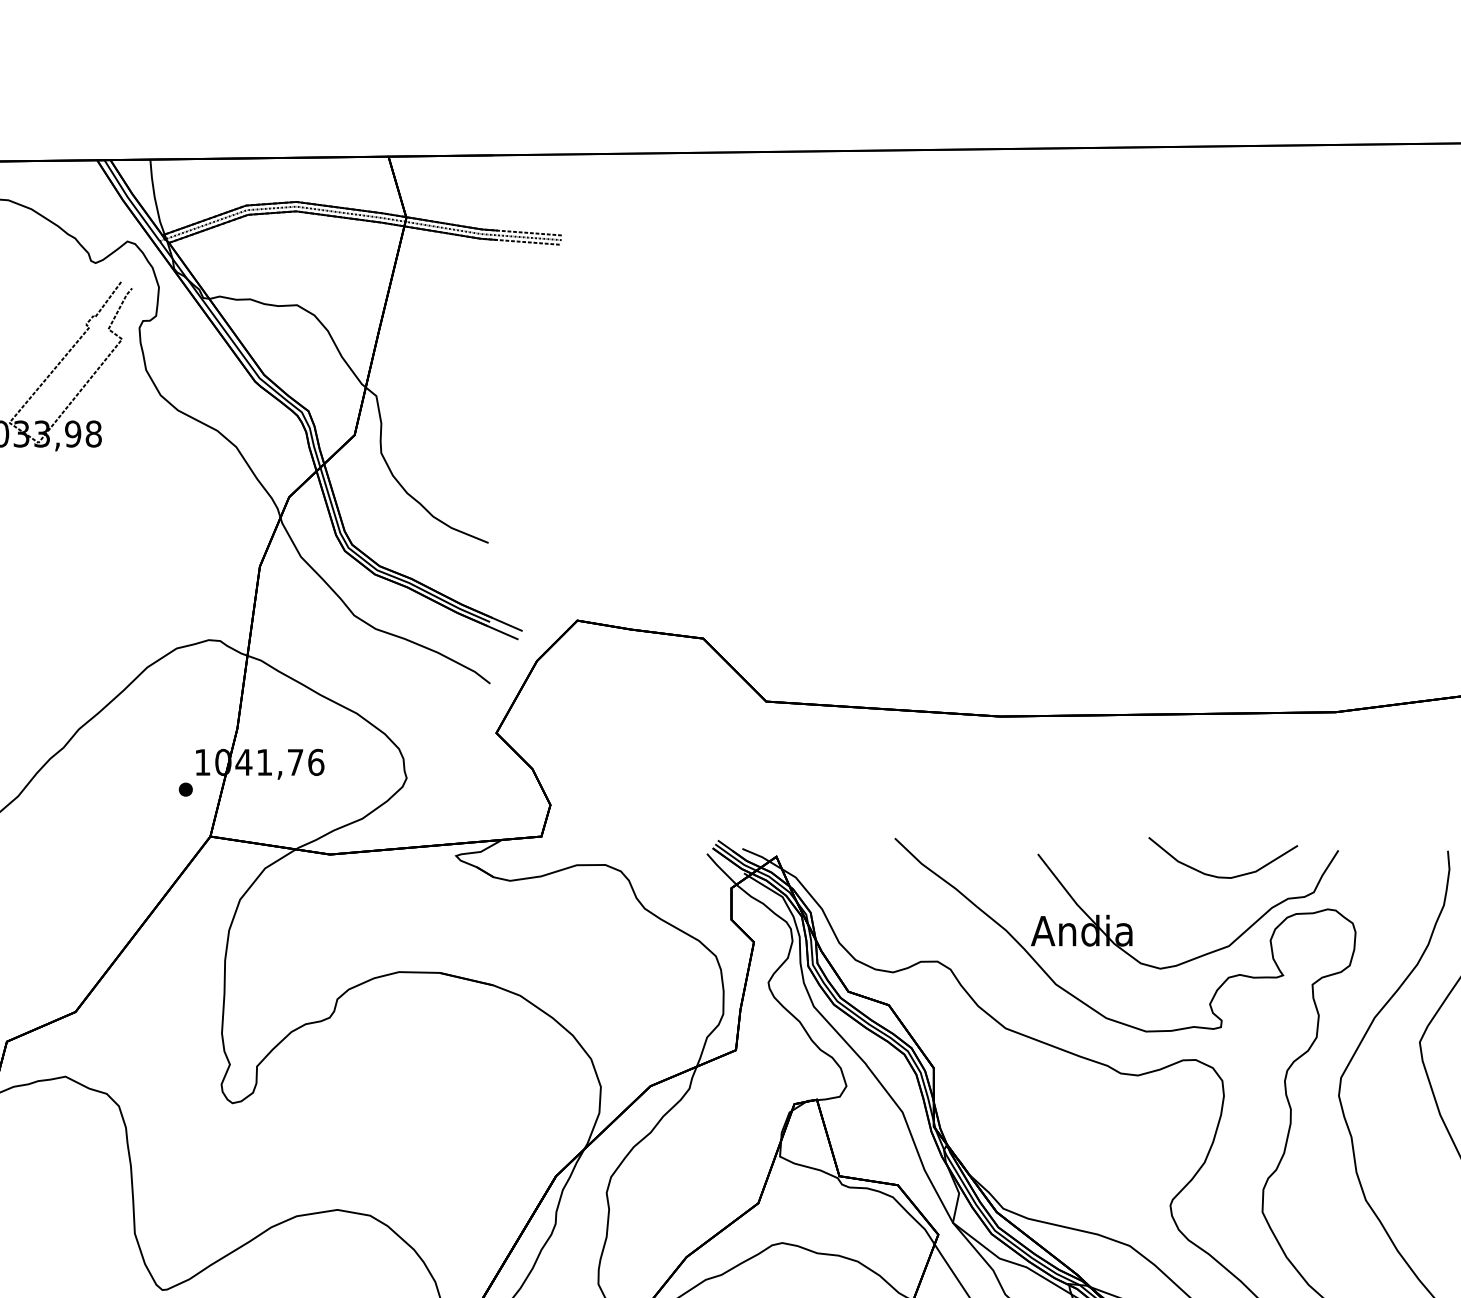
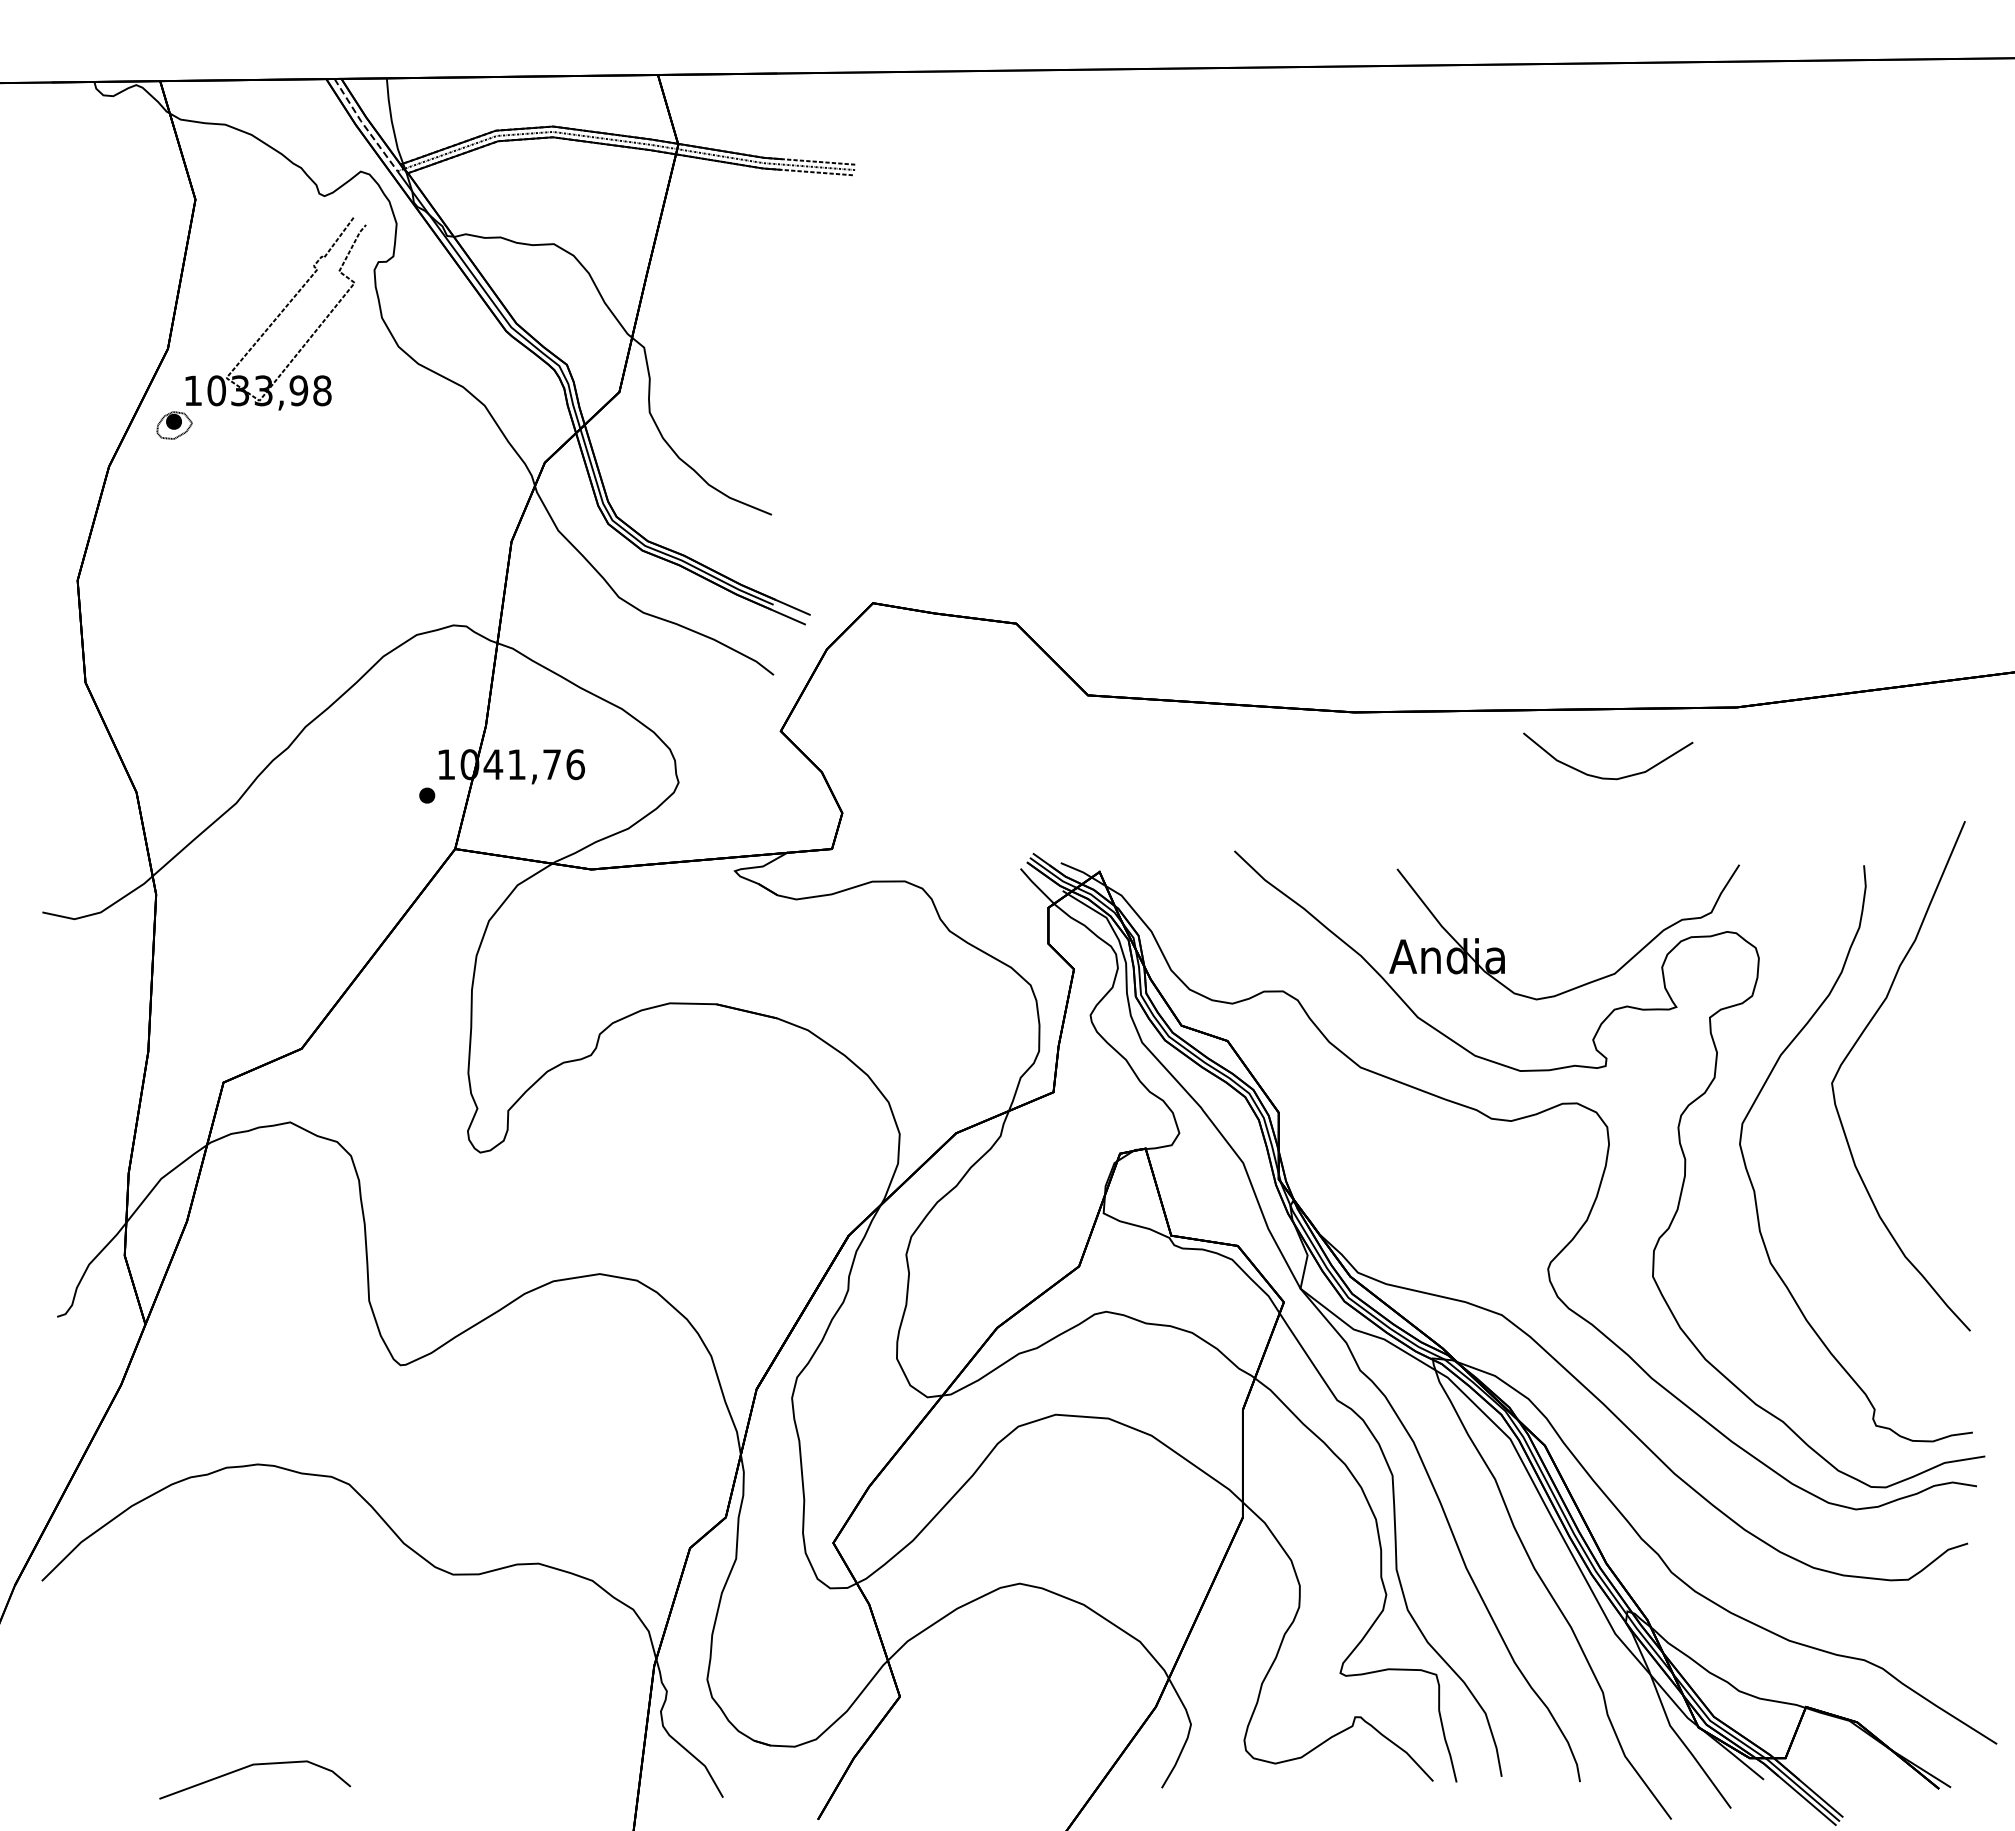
line: (130, 201) -> (364, 125), solid -> dashed
curve: (1223, 876) -> (1608, 777), moved

